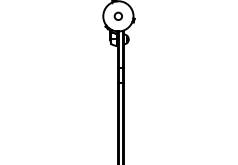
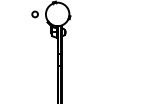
circle: (117, 15) -> (34, 13), moved

